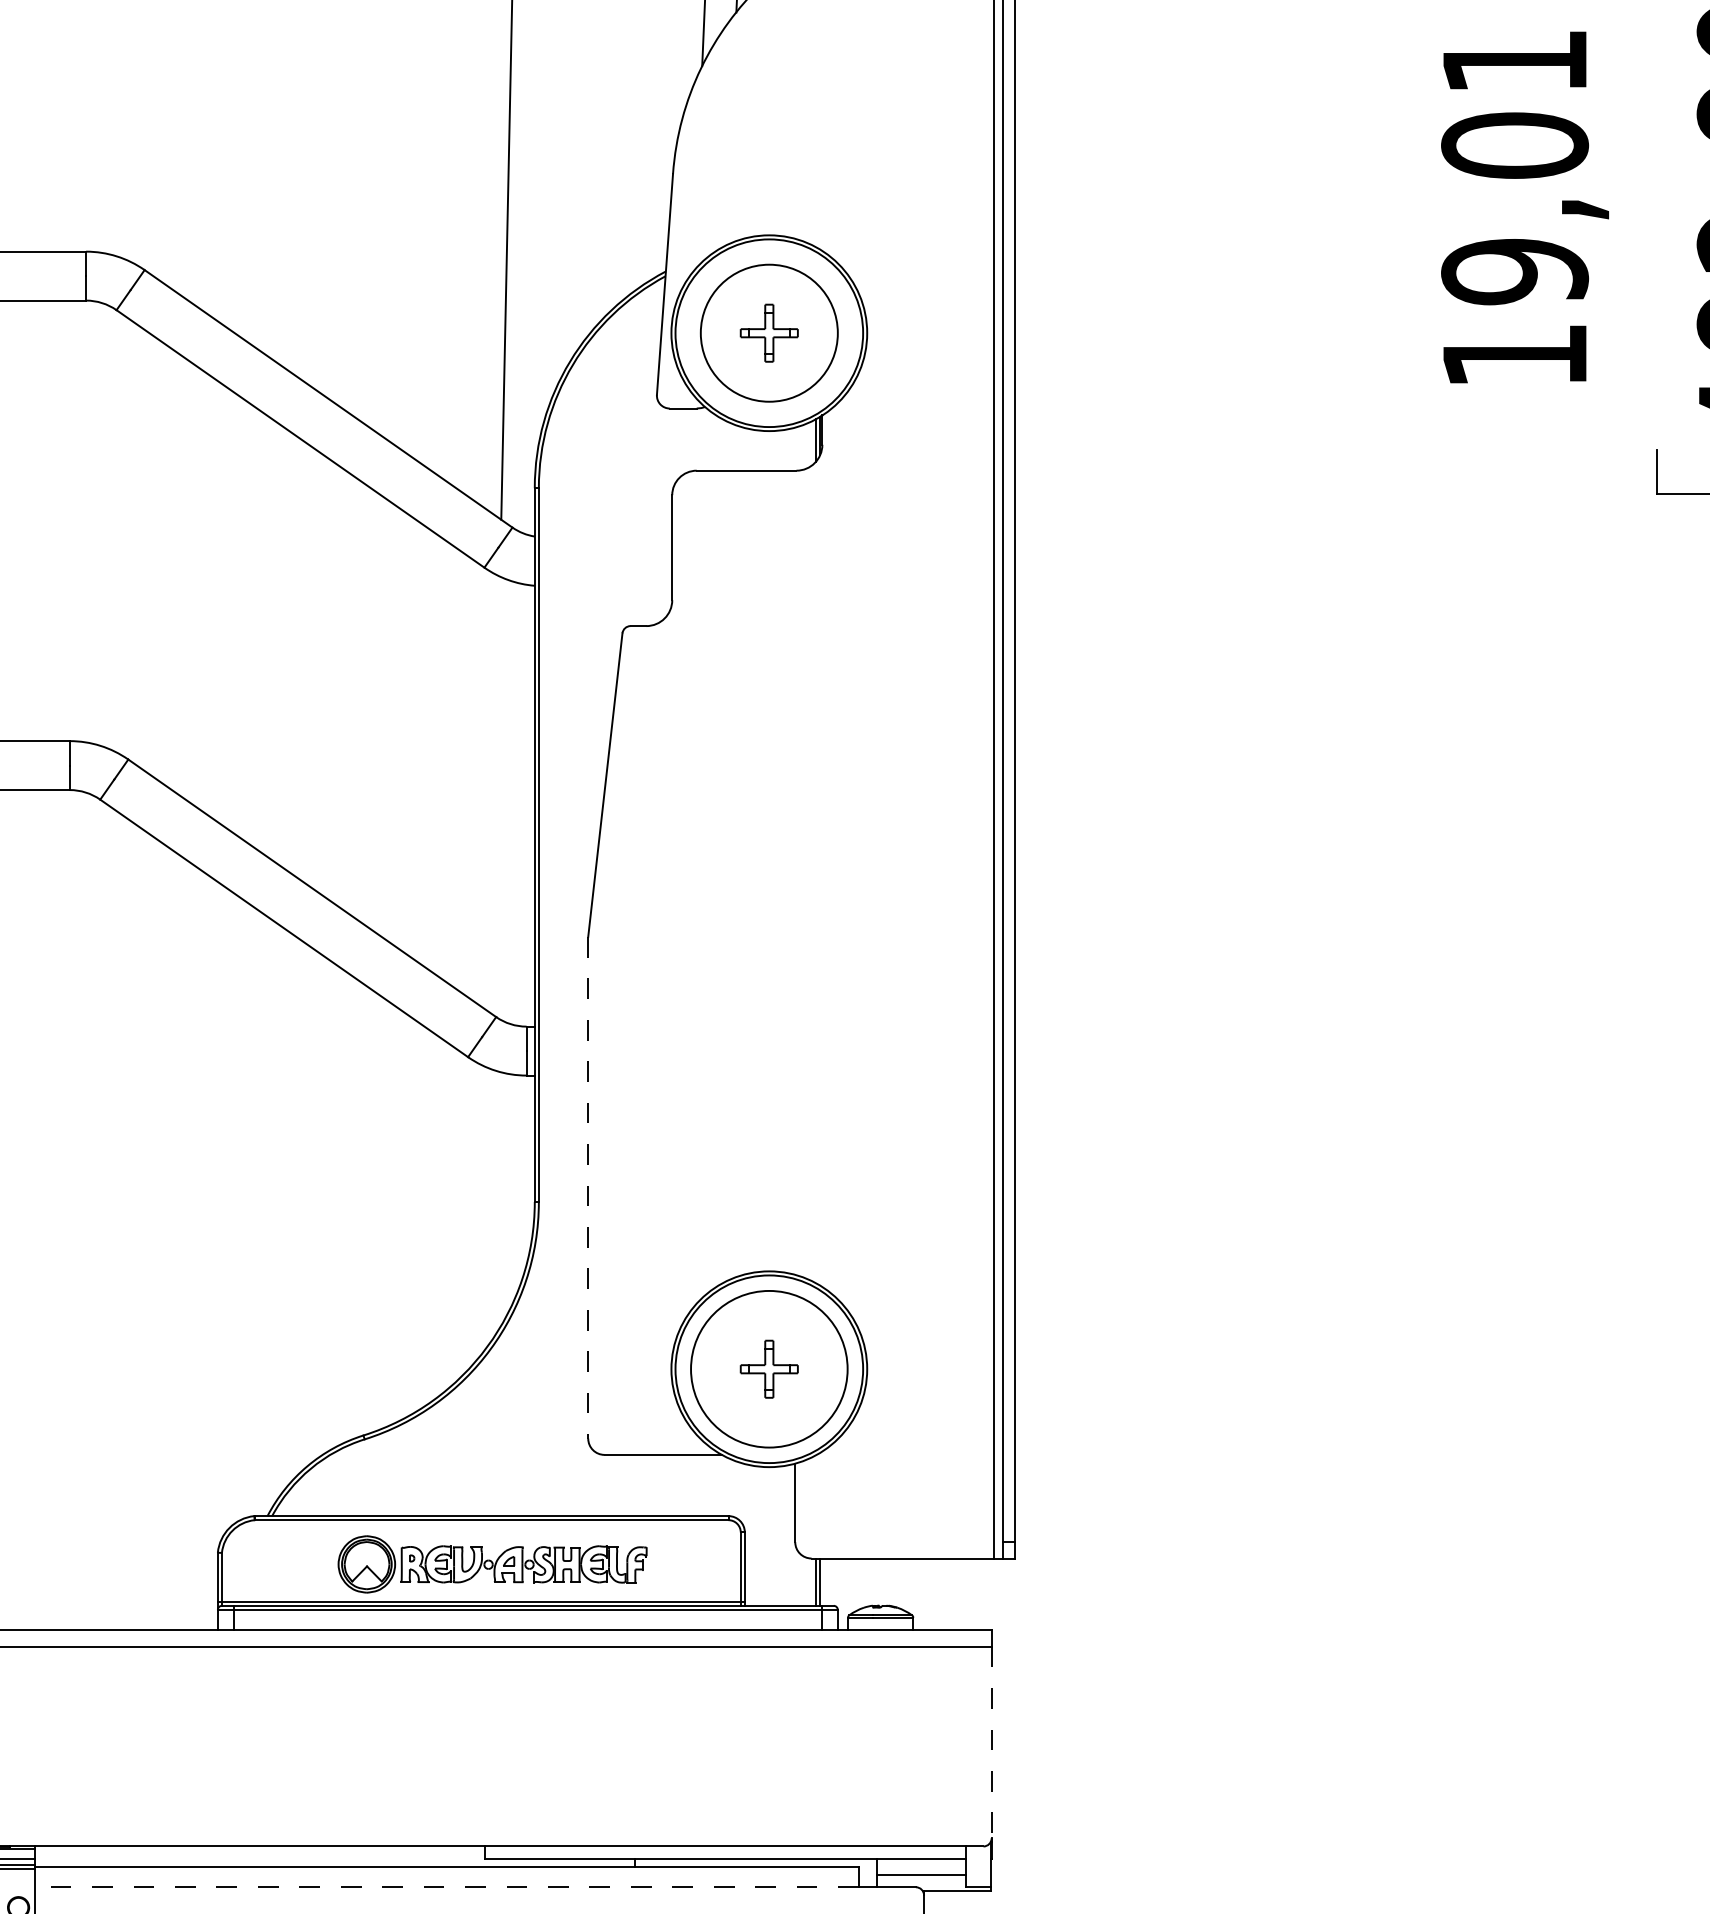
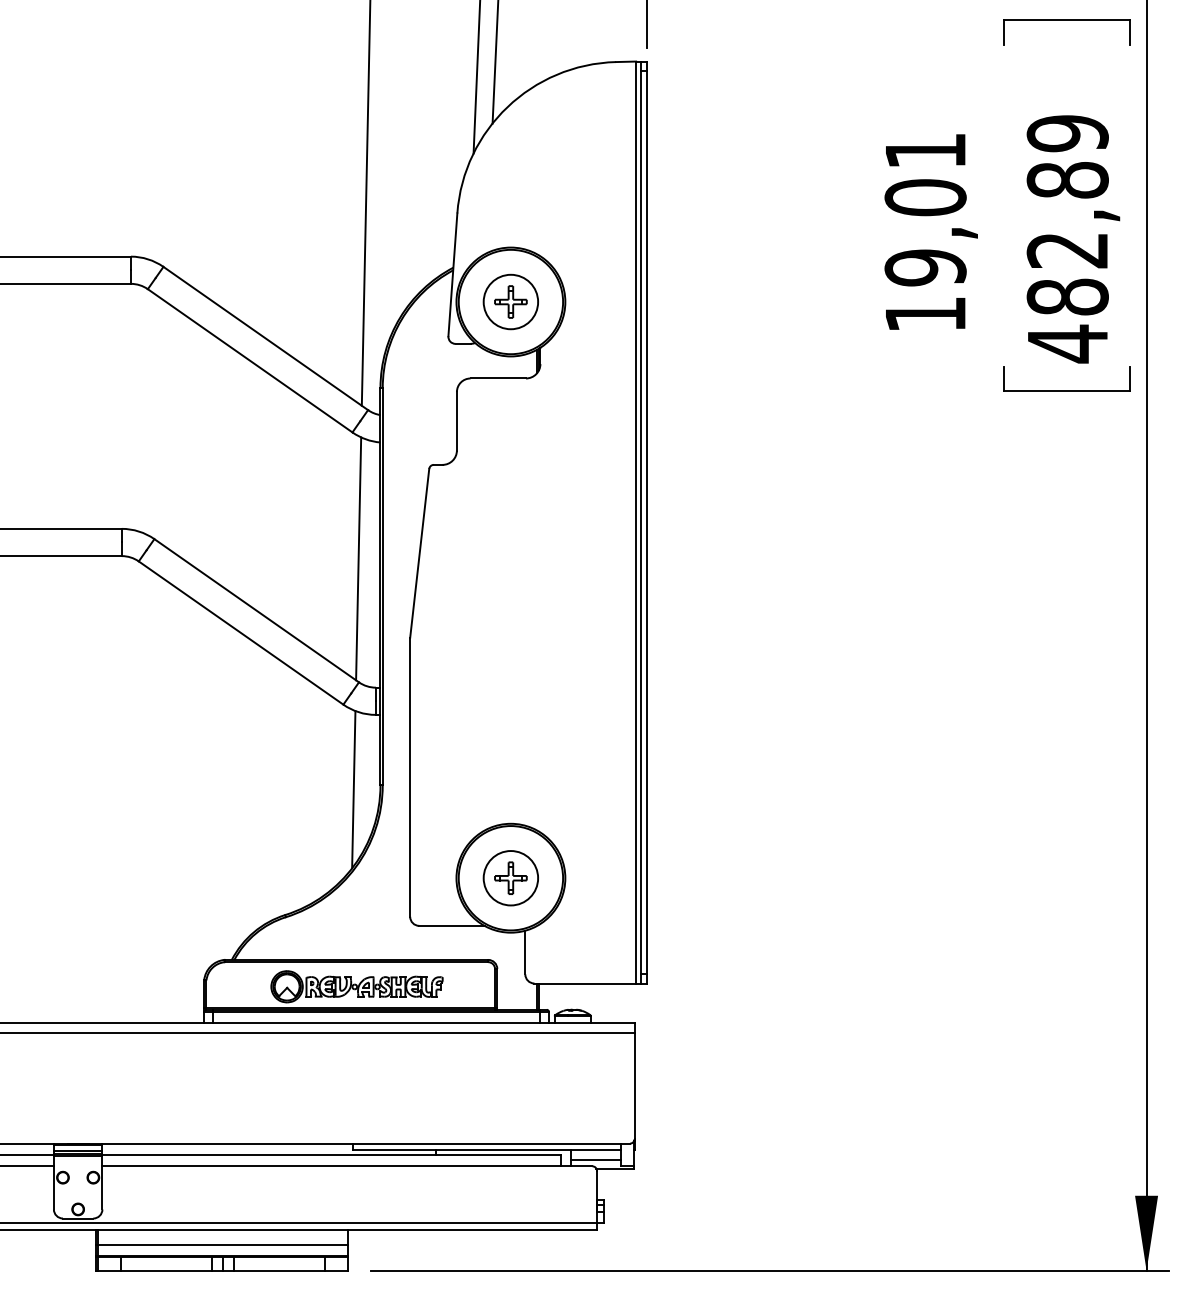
circle: (768, 332) -> (510, 301), size x0.71
line: (495, 794) -> (358, 558), added
line: (588, 1188) -> (410, 777), dashed -> solid
line: (486, 1209) -> (353, 789), added
circle: (768, 1369) -> (510, 878), size x0.62
line: (991, 1743) -> (634, 1086), dashed -> solid
line: (446, 1887) -> (331, 1166), dashed -> solid

